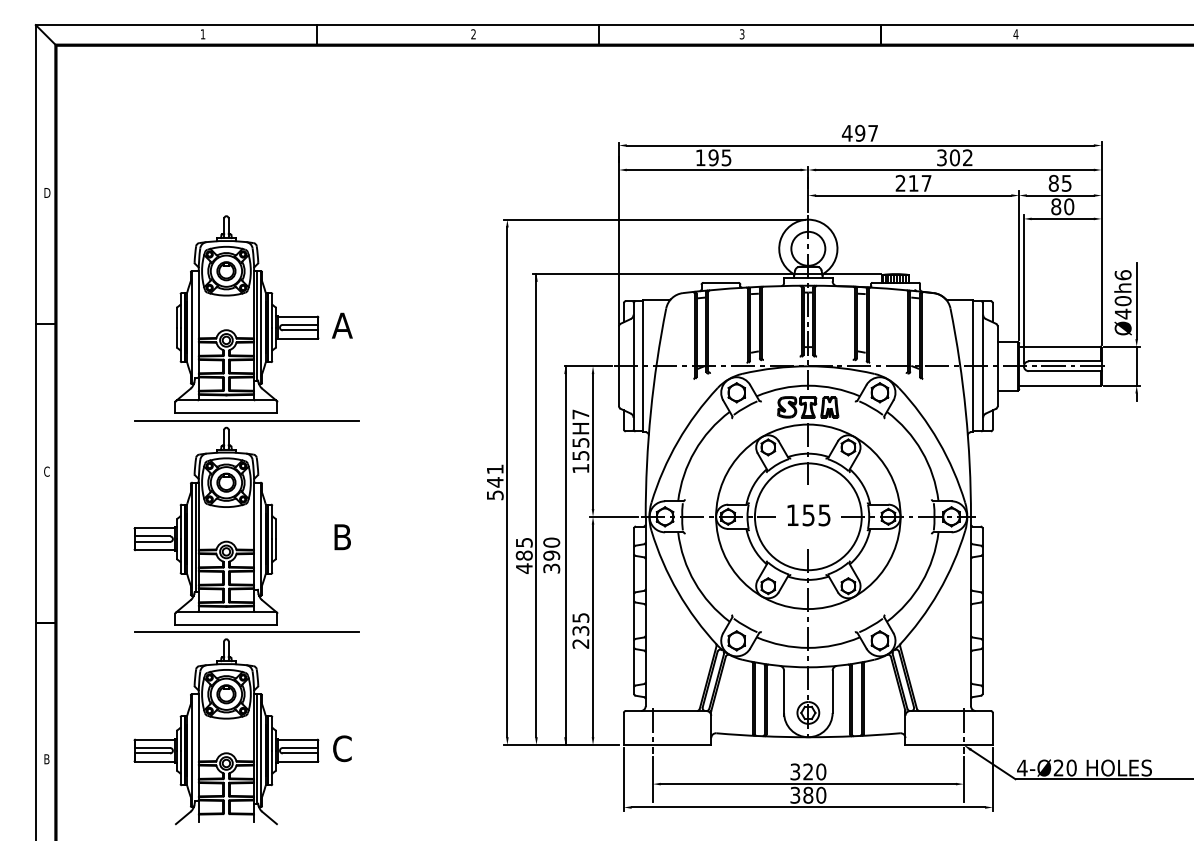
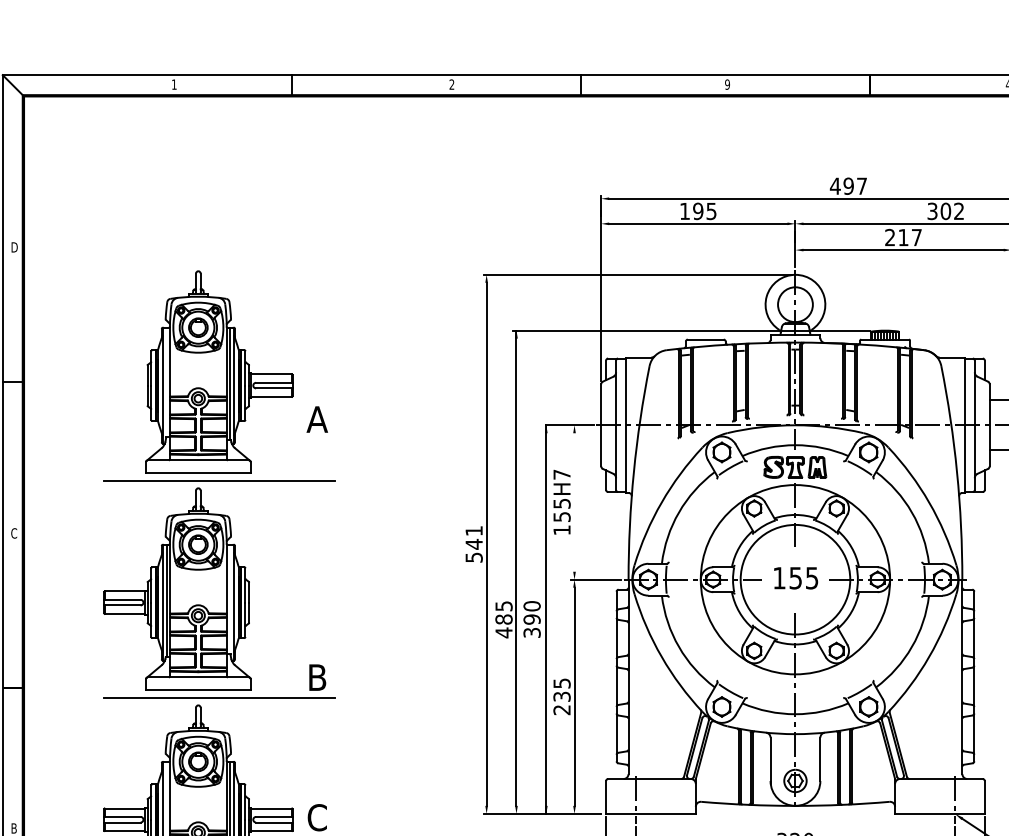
text: (741, 34) -> (726, 84), 3 -> 9
text: (342, 325) -> (317, 419), moved
line: (593, 441) -> (575, 502), removed
text: (342, 537) -> (317, 677), moved

